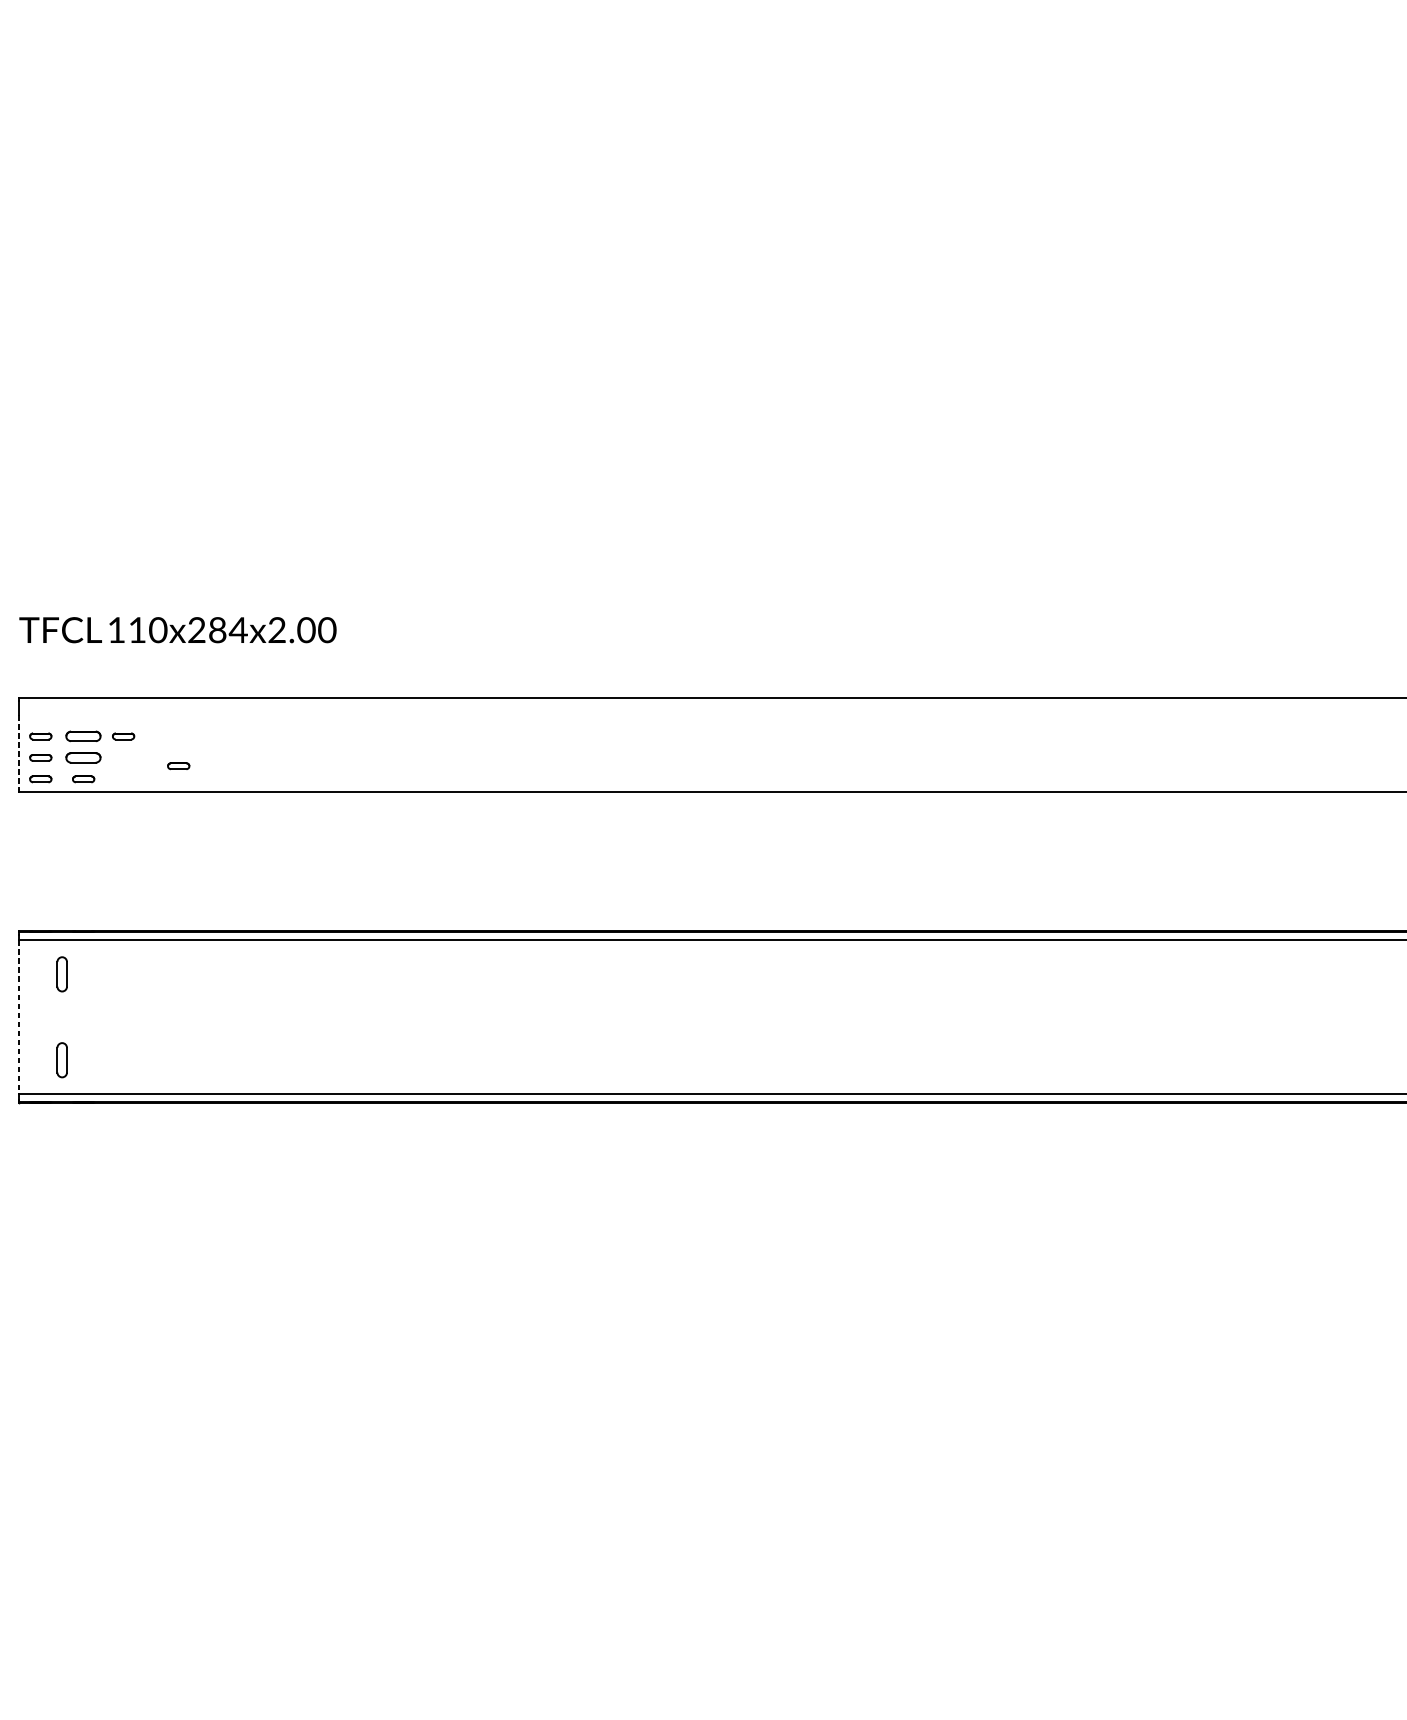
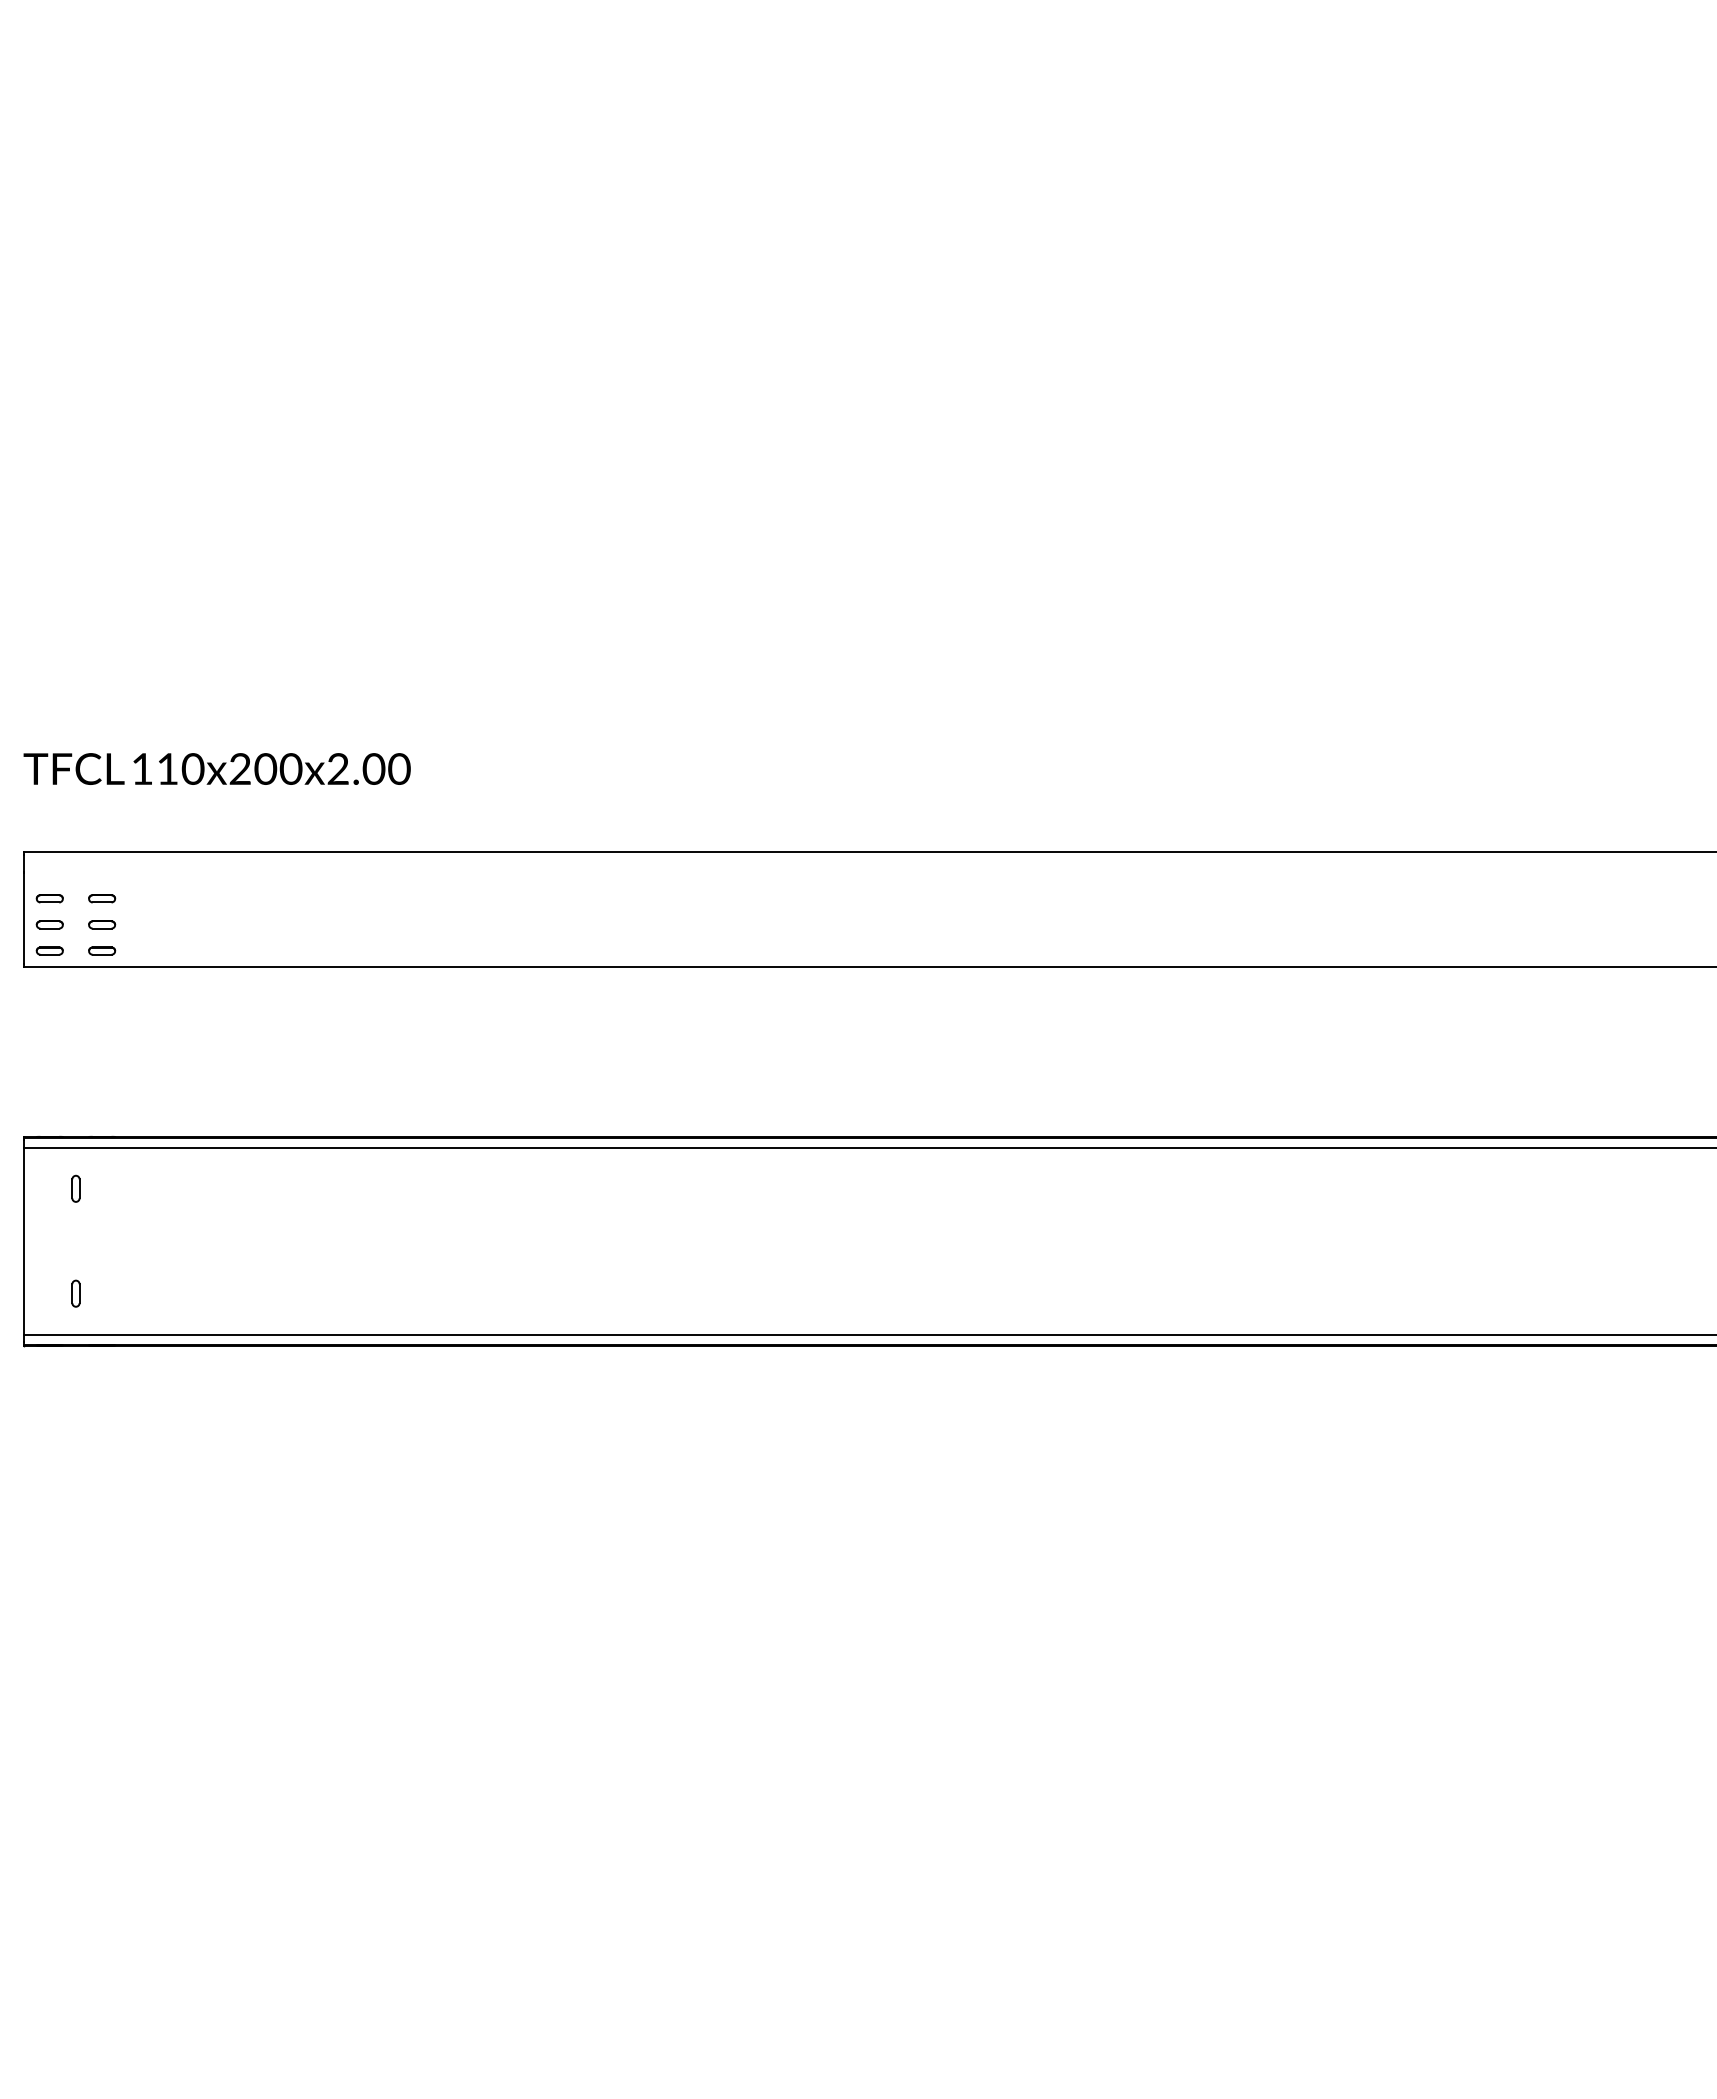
text: (228, 629) -> (278, 768), 110x284x2.00 -> 110x200x2.00
part: (83, 736) -> (102, 898), size x0.62
part: (123, 736) -> (150, 898), removed
line: (19, 752) -> (23, 918), dashed -> solid
part: (83, 757) -> (102, 924), size x0.62
part: (179, 765) -> (218, 934), removed
part: (61, 973) -> (75, 1188), size x0.62
line: (19, 1017) -> (23, 1241), dashed -> solid
part: (61, 1059) -> (75, 1293), size x0.62

